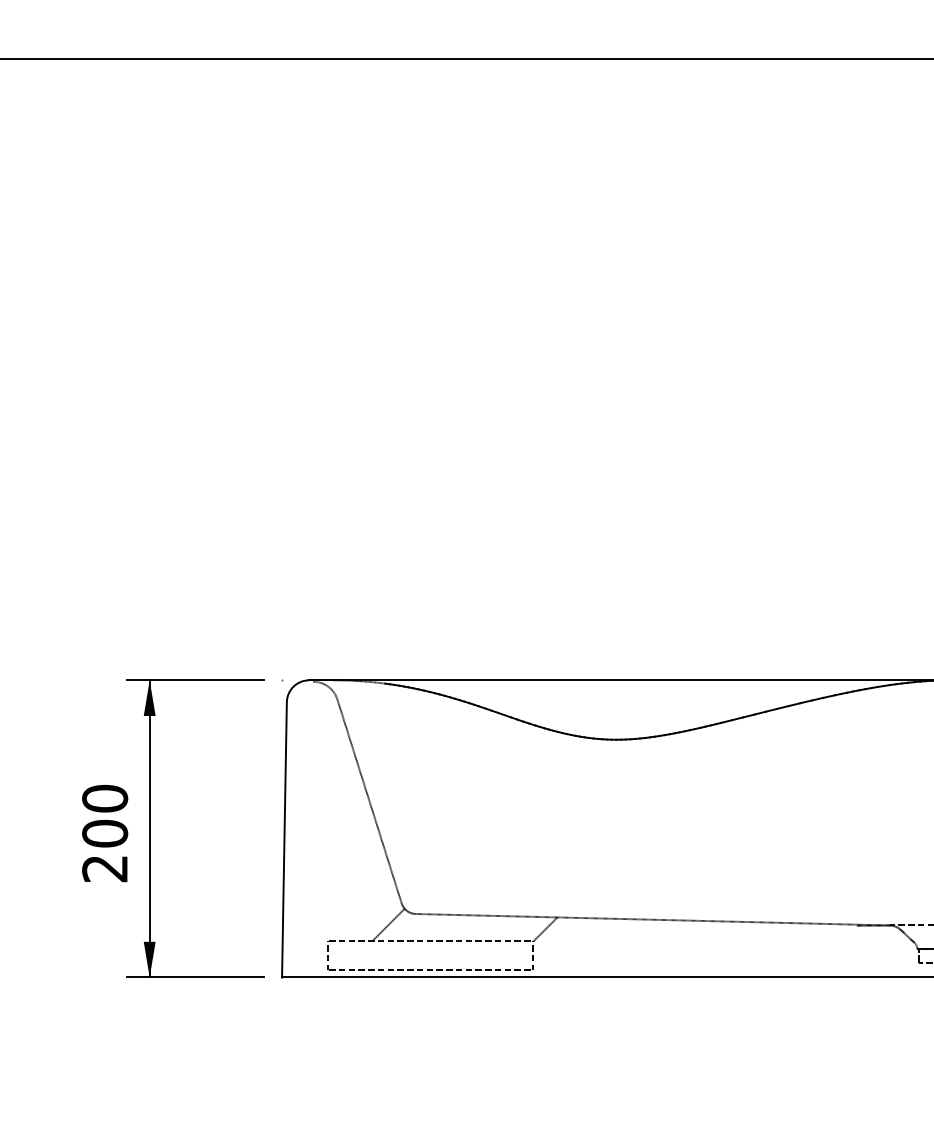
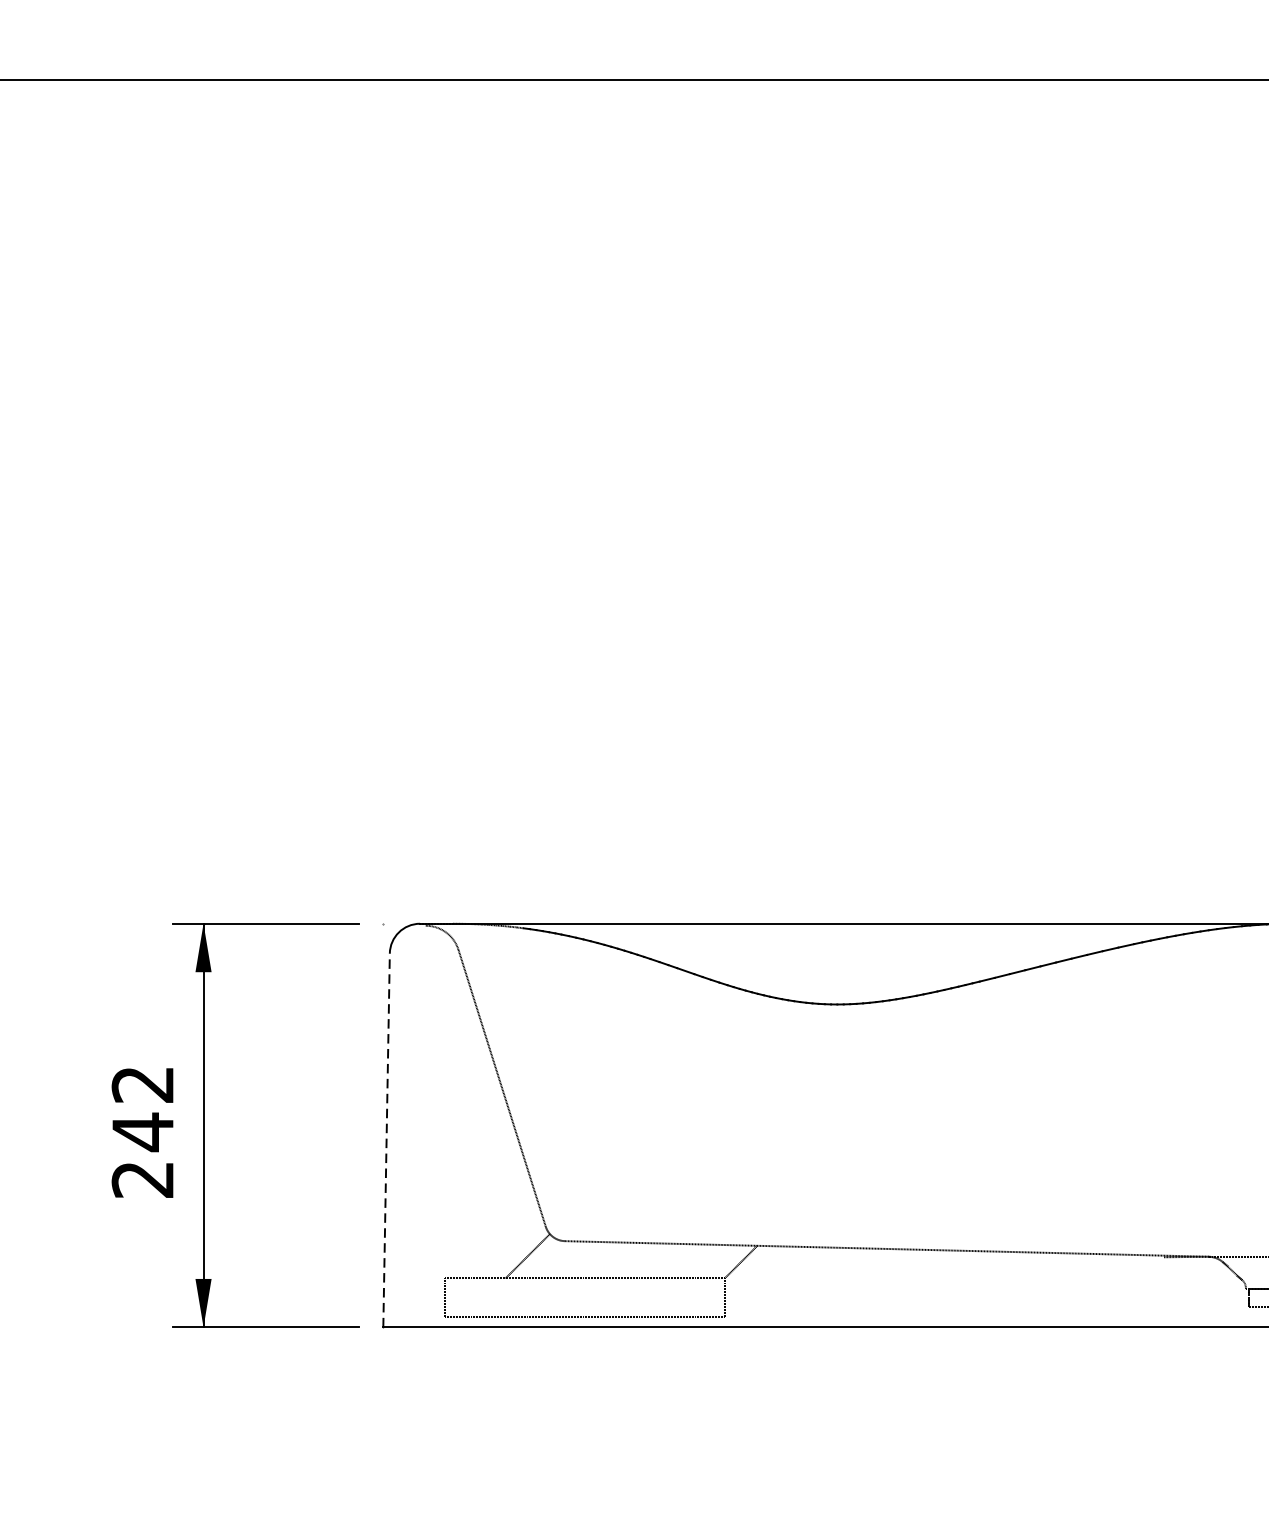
text: (105, 816) -> (143, 1108), 200 -> 242
line: (284, 839) -> (386, 1139), solid -> dashed

